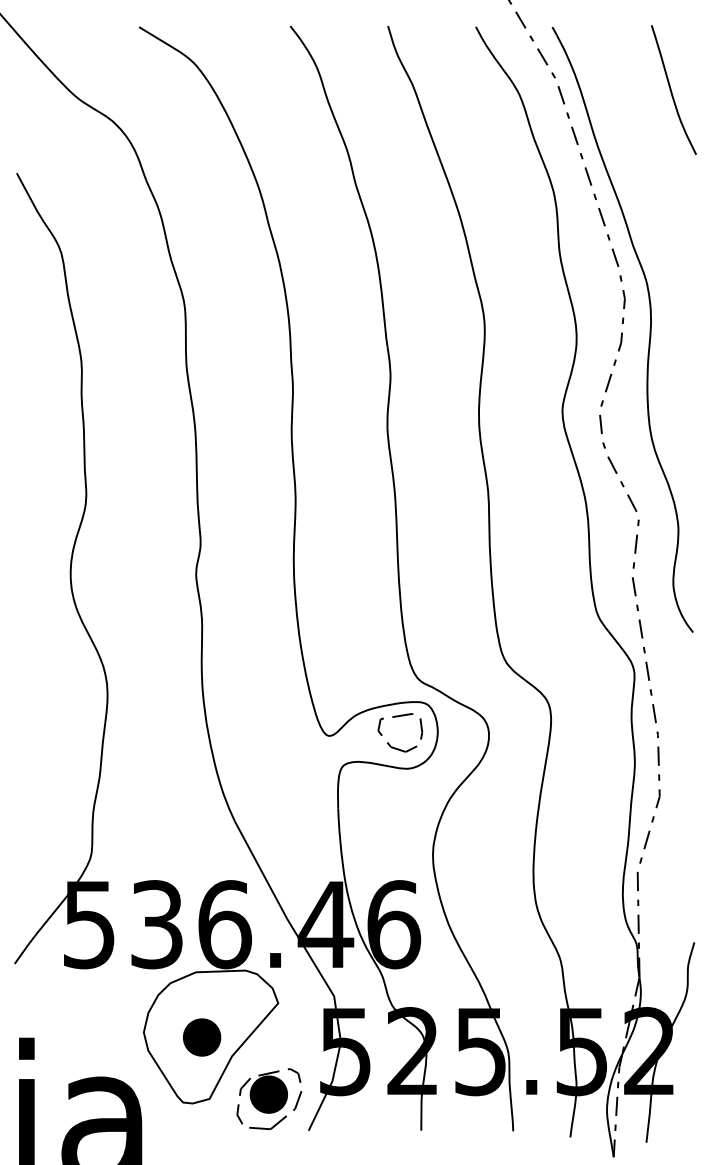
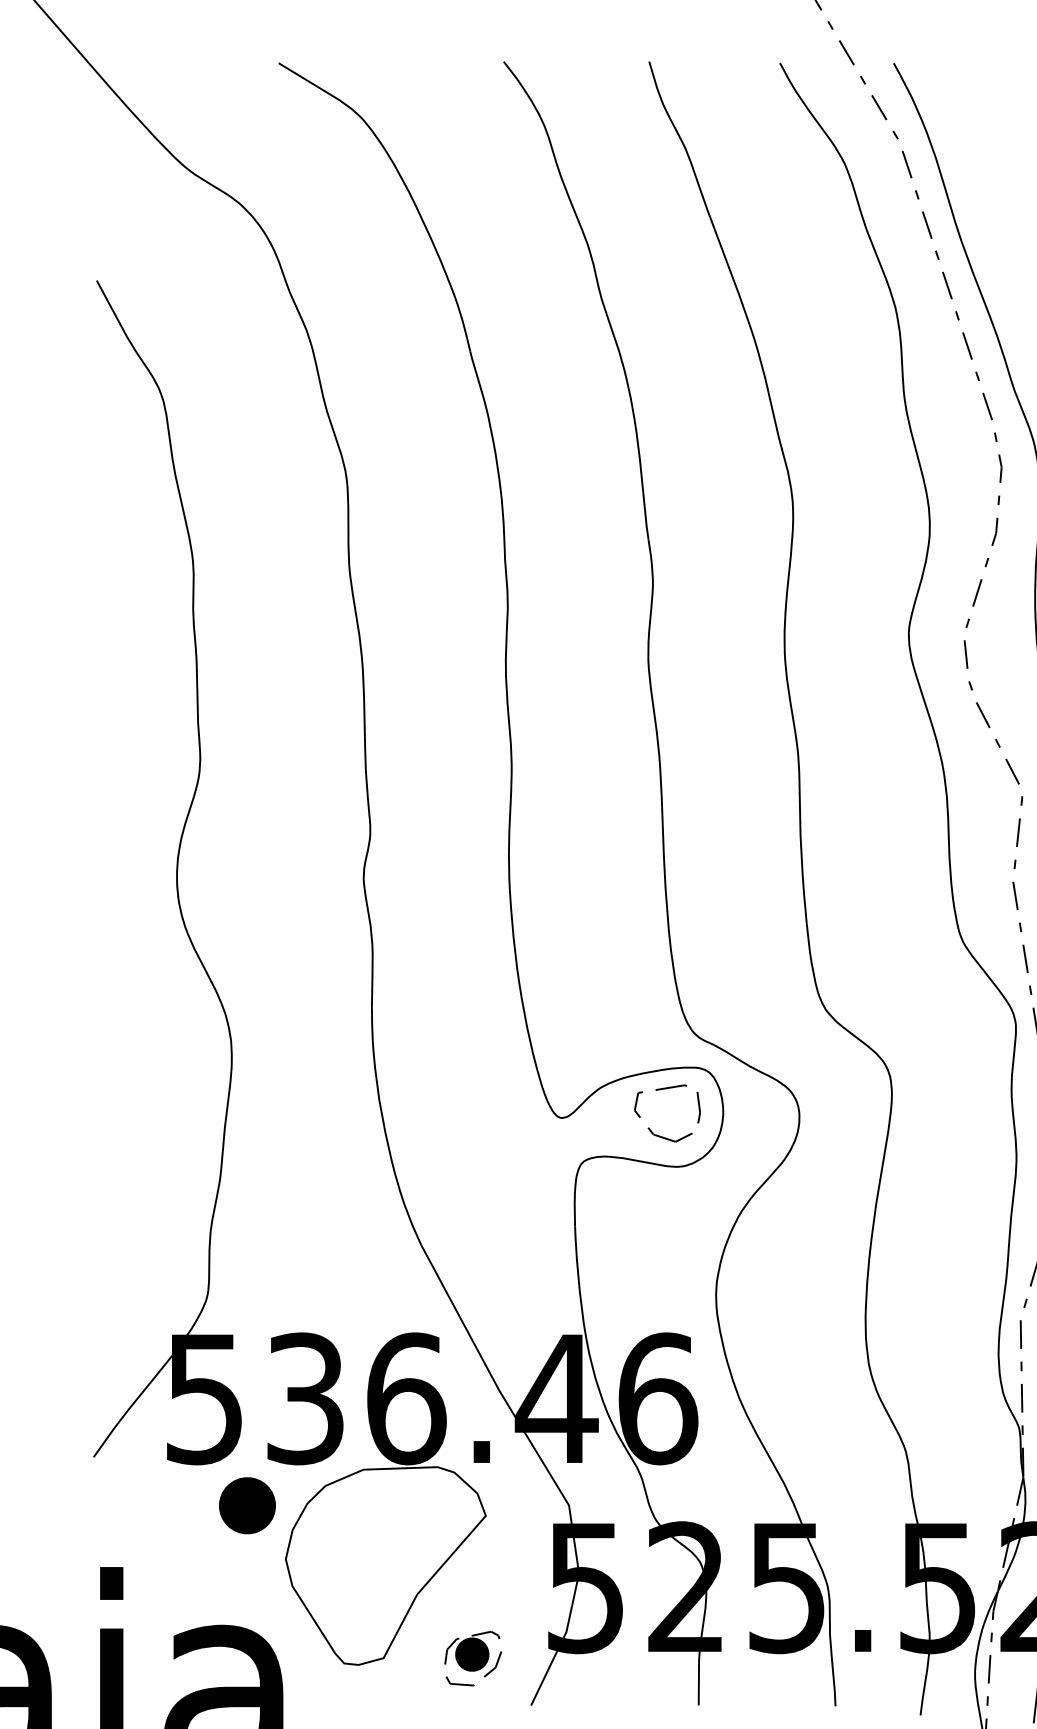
part: (202, 1037) -> (248, 1505), moved
part: (269, 1099) -> (472, 1658), size x0.6

